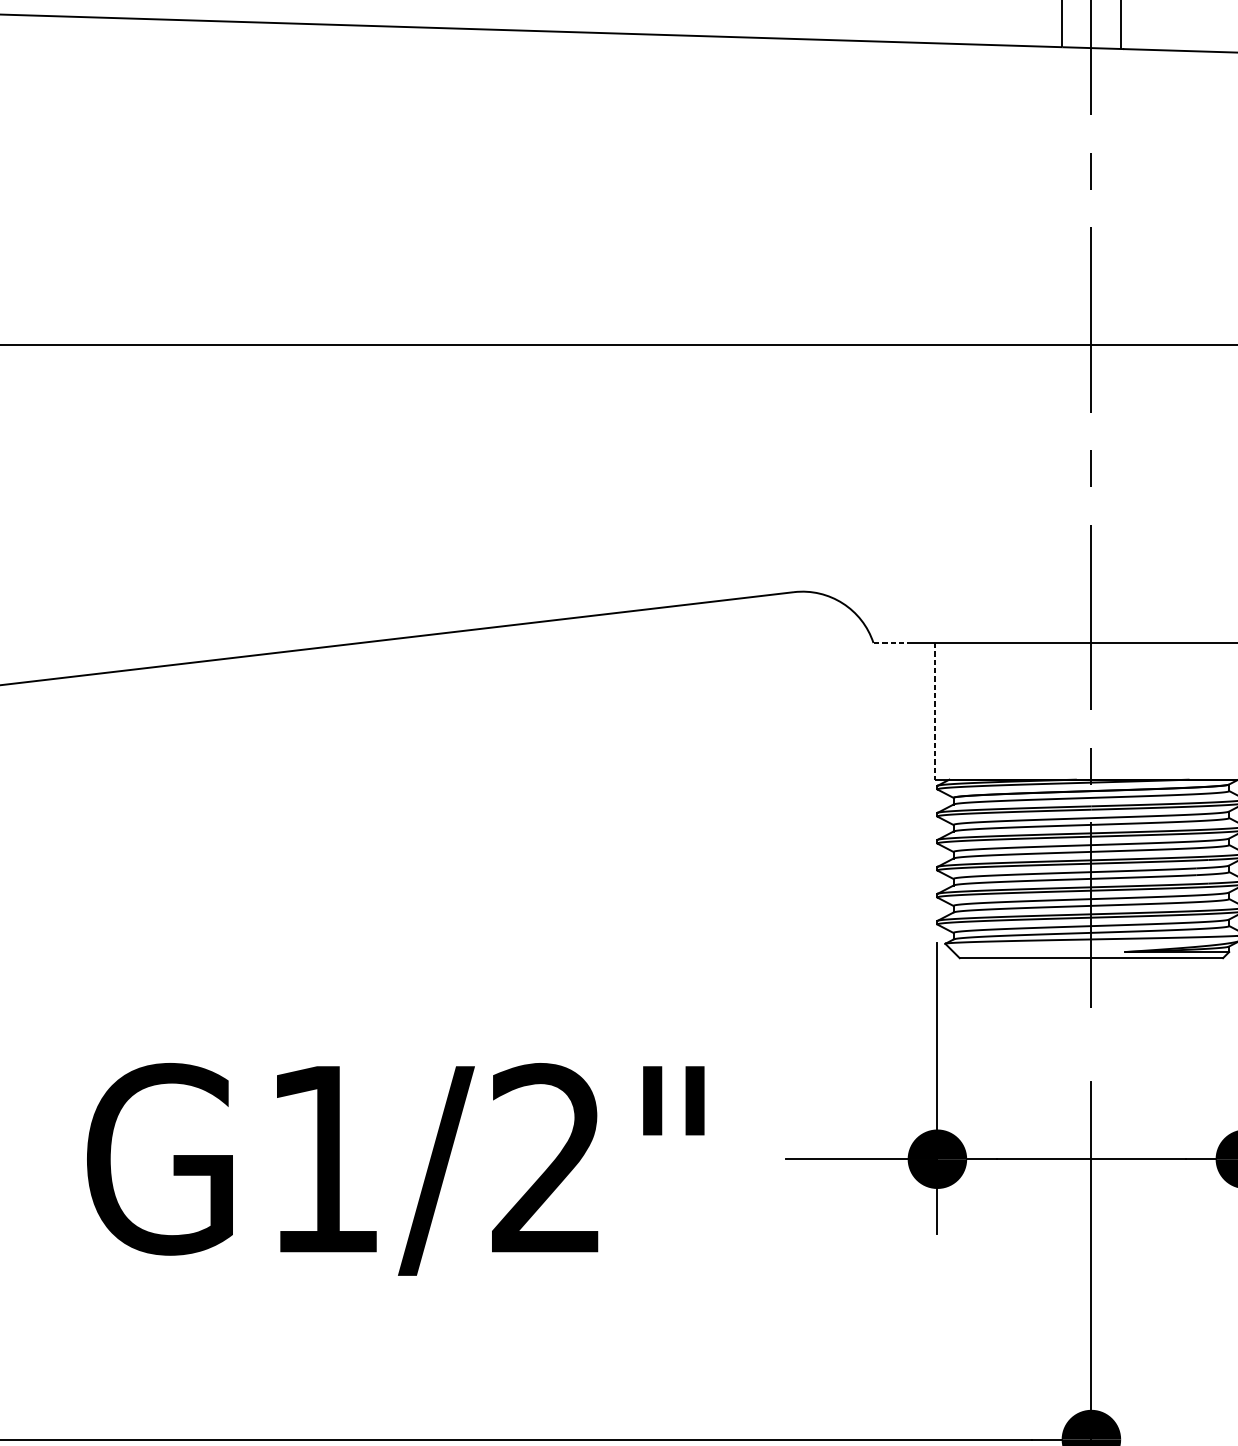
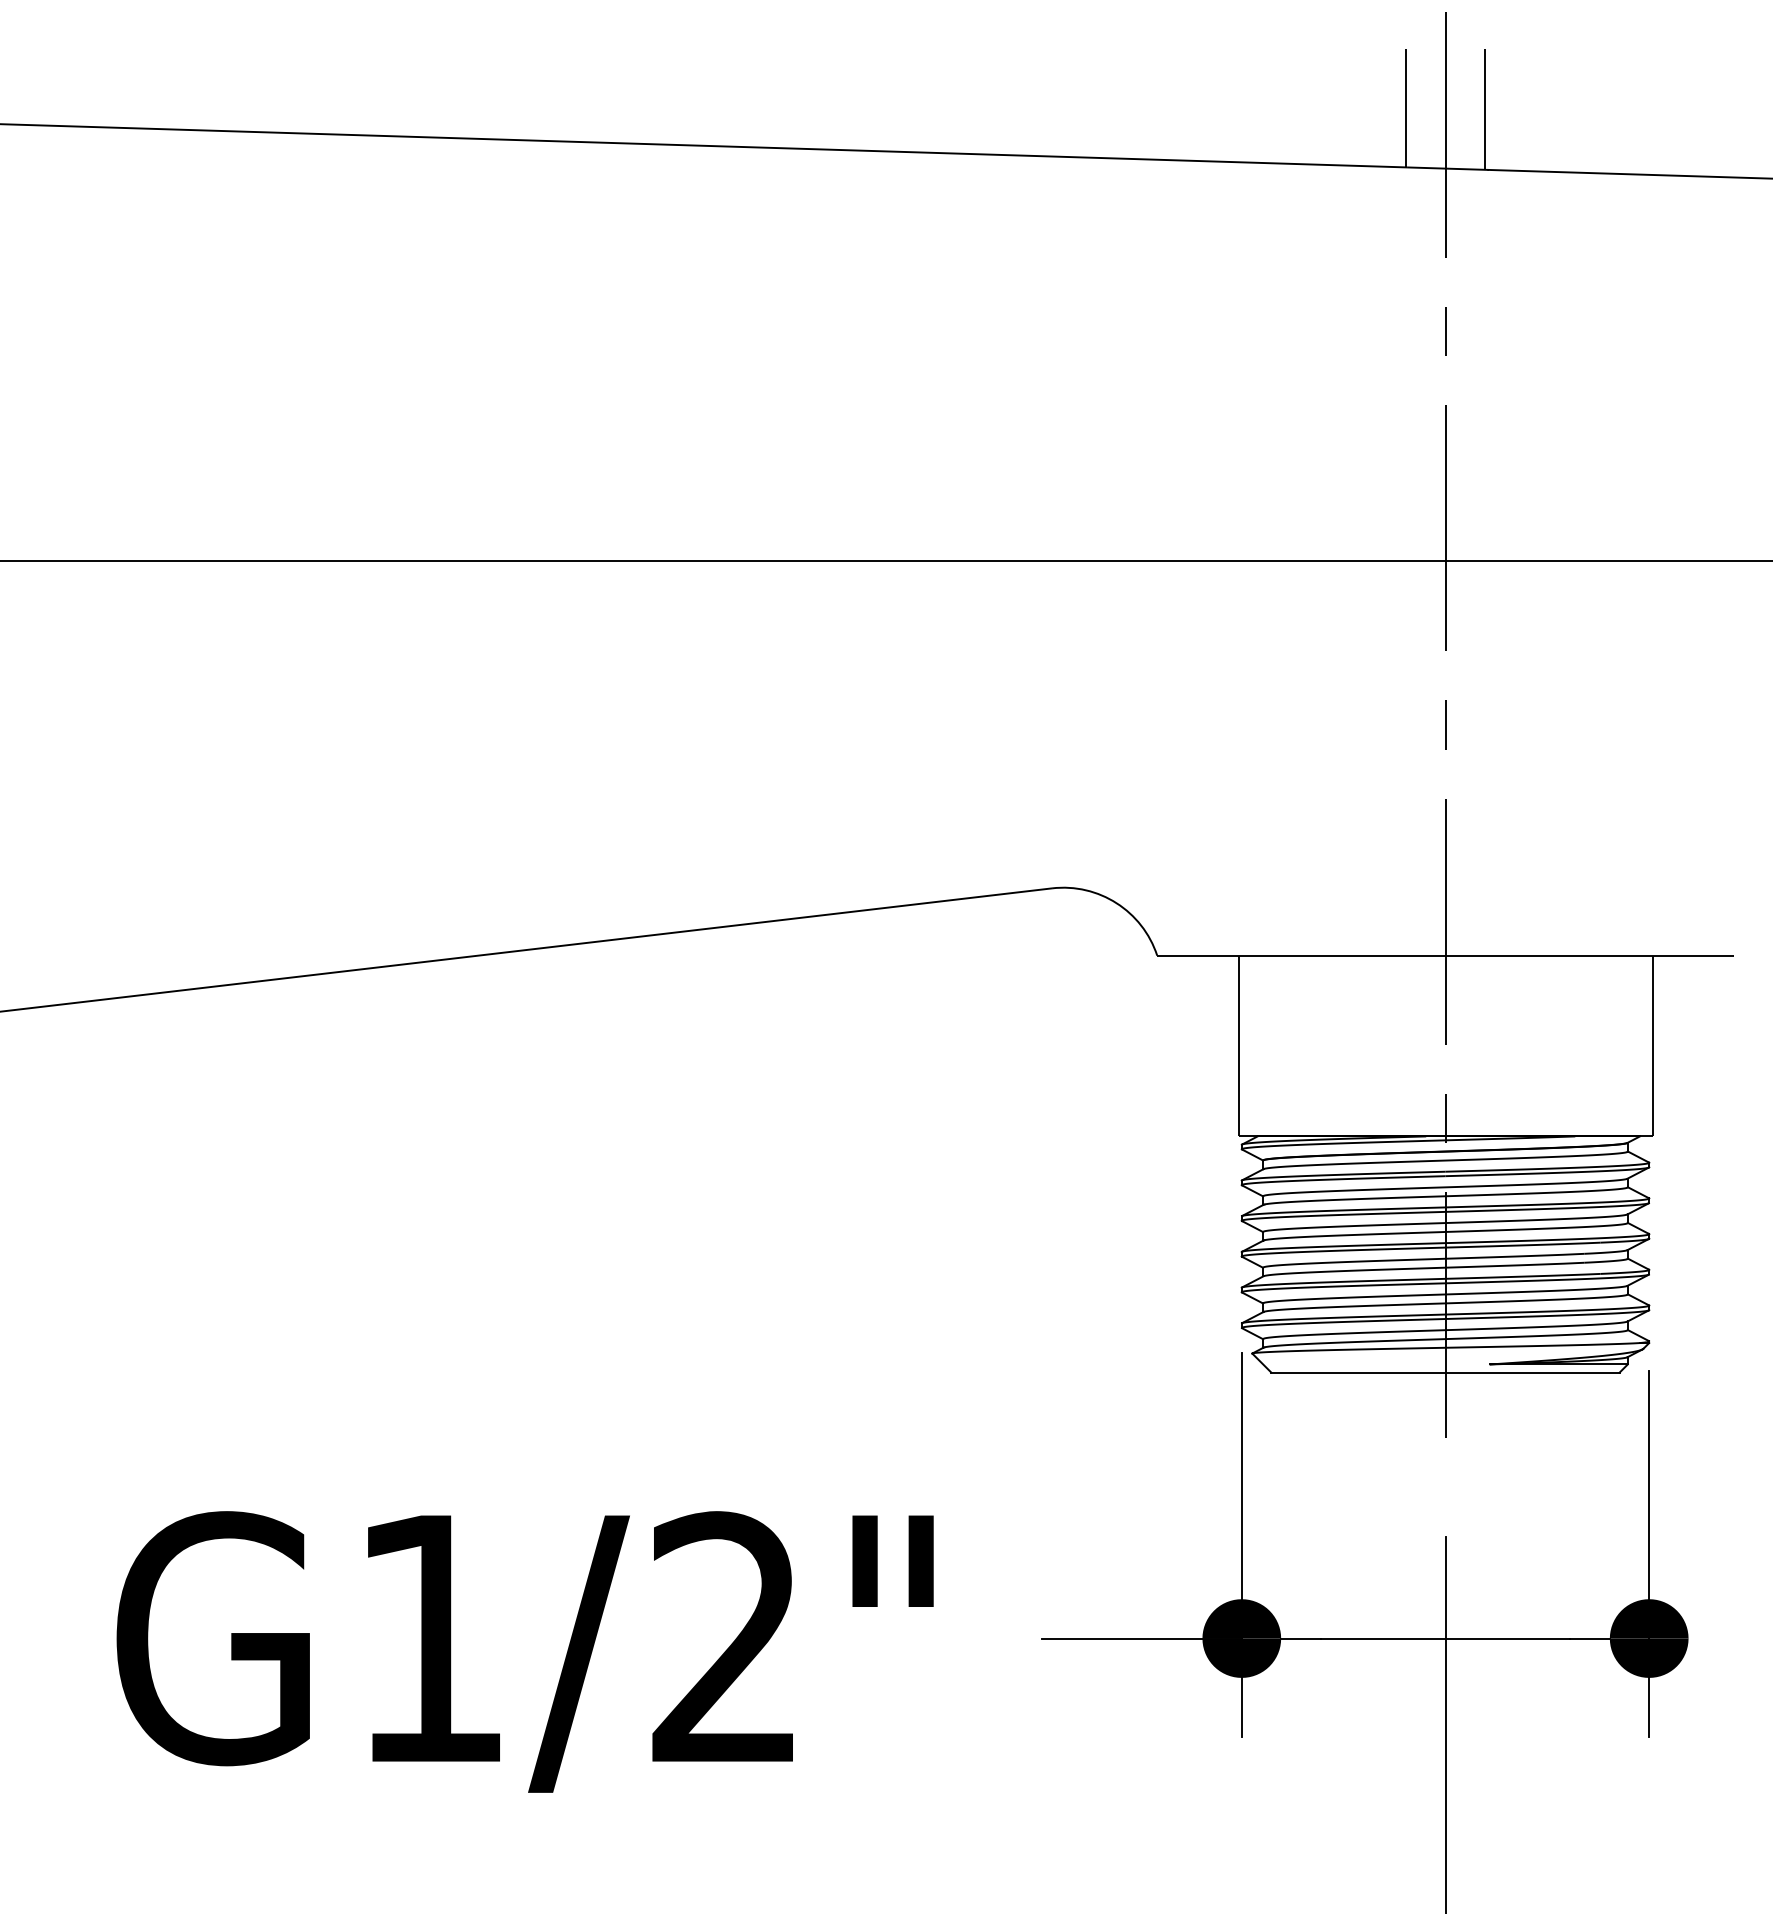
line: (893, 642) -> (1183, 955), dashed -> solid
line: (934, 711) -> (1238, 1046), dashed -> solid

